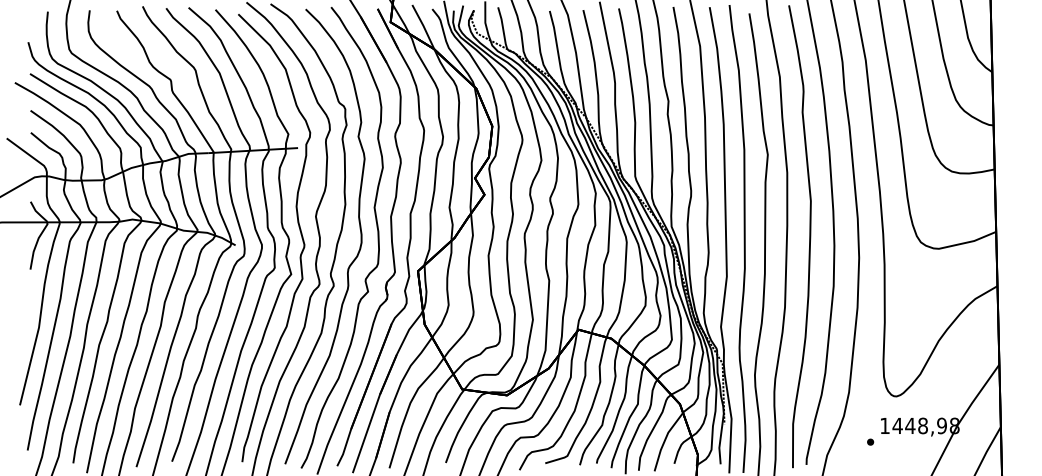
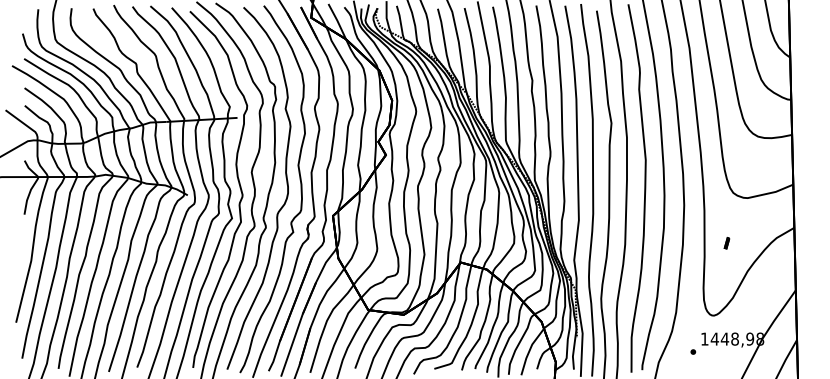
part: (912, 305) -> (726, 243), added

